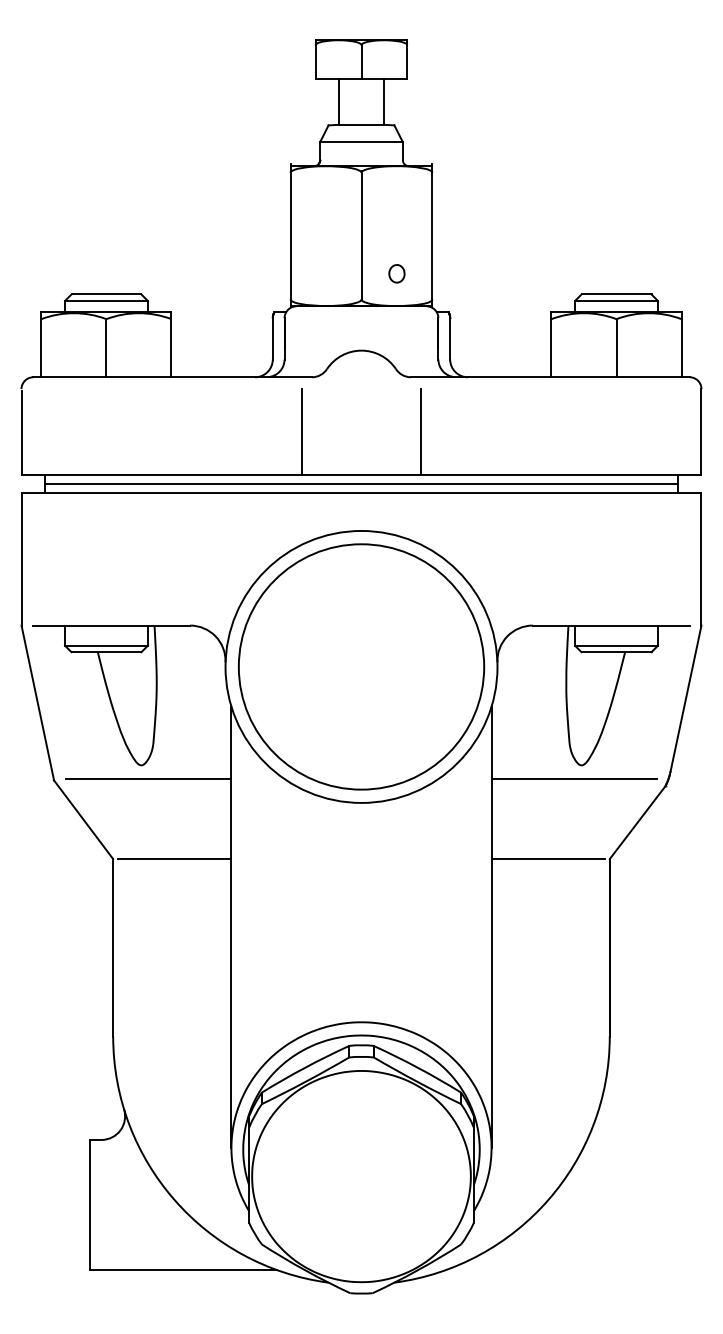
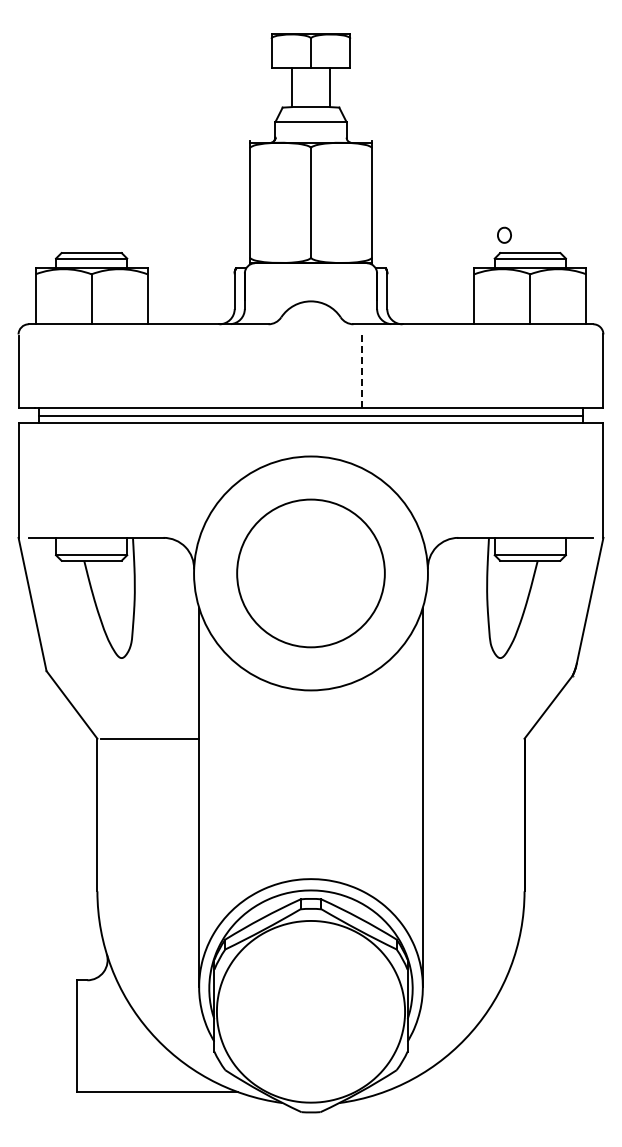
part: (396, 272) -> (504, 234), moved
line: (302, 432) -> (260, 371), removed
line: (420, 432) -> (361, 371), solid -> dashed
circle: (360, 665) -> (310, 572), size x0.7
line: (148, 779) -> (127, 670), removed
line: (573, 779) -> (493, 670), removed
line: (548, 858) -> (471, 738), removed

